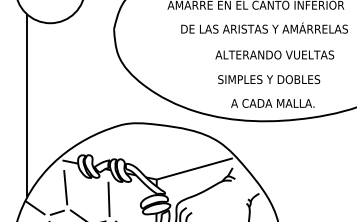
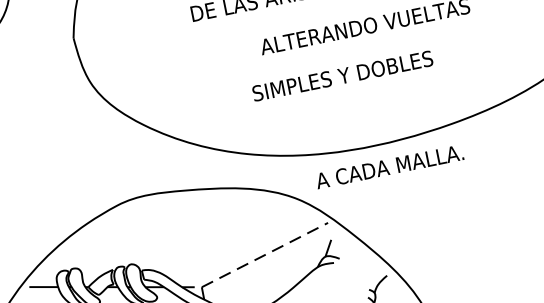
text: (269, 79) -> (343, 75), moved
text: (272, 103) -> (389, 167), moved
line: (189, 170) -> (256, 259), solid -> dashed

